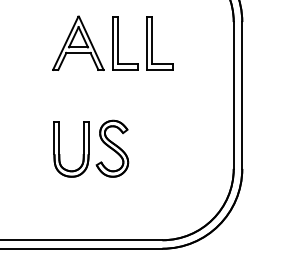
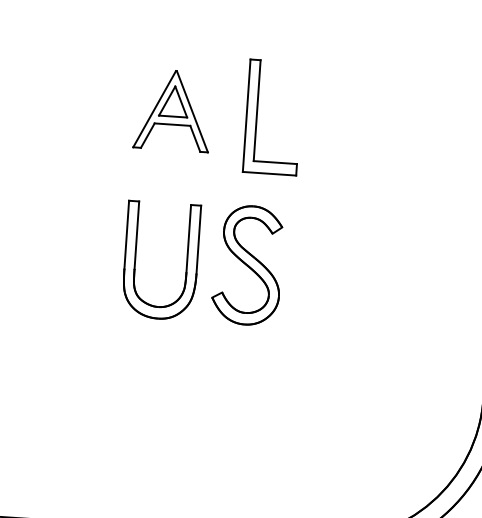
part: (78, 42) -> (173, 108), size x0.7
part: (152, 43) -> (329, 121), removed
part: (91, 148) -> (203, 261), moved

